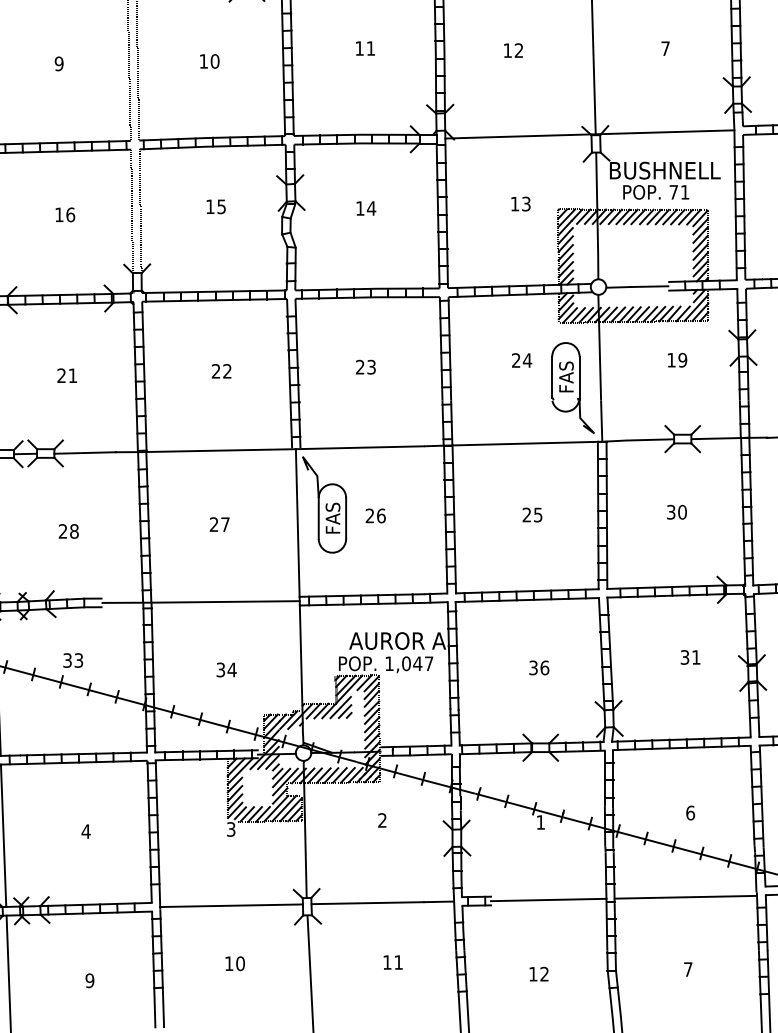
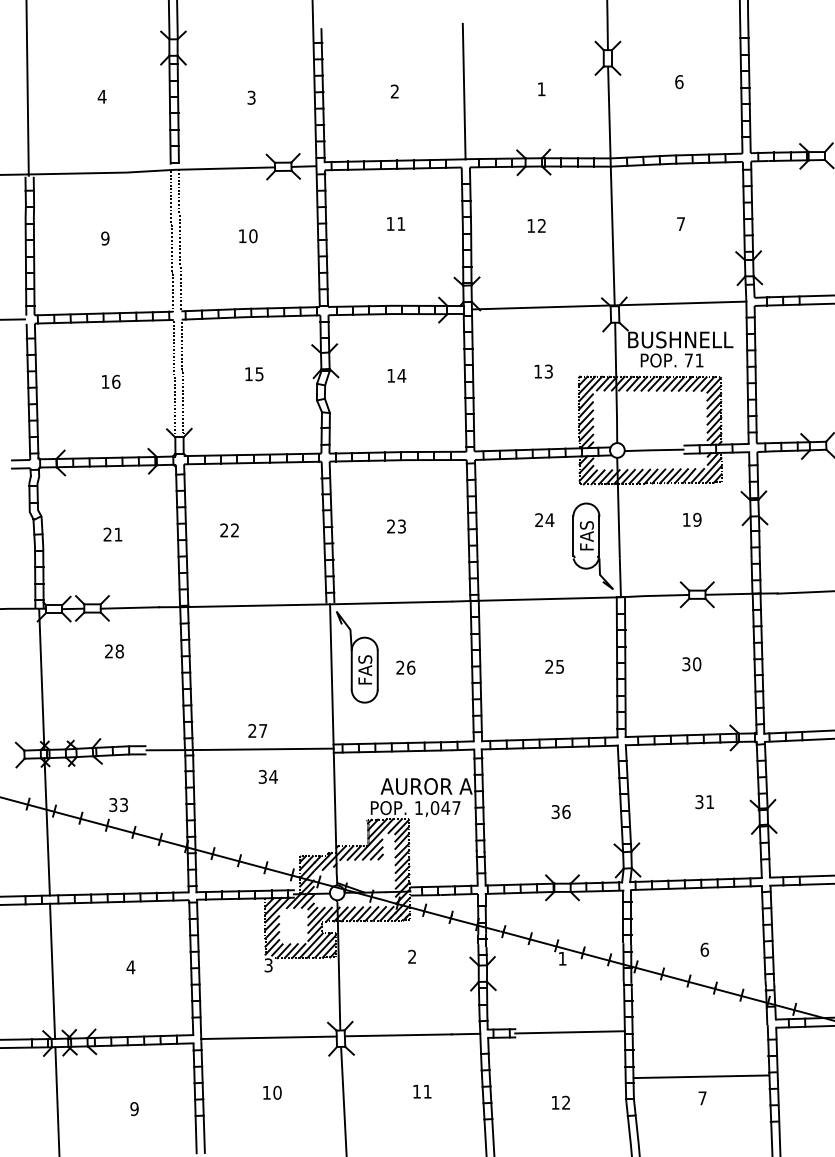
text: (221, 371) -> (229, 530), moved
text: (219, 524) -> (257, 730), moved
text: (68, 531) -> (114, 651), moved
text: (225, 669) -> (267, 776), moved
line: (685, 897) -> (700, 1076), moved

